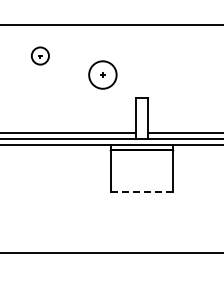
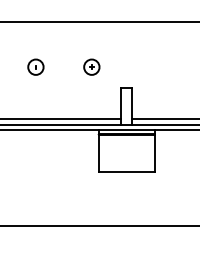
part: (40, 55) -> (36, 66), moved
circle: (102, 74) -> (91, 66), size x0.62
line: (142, 192) -> (127, 172), dashed -> solid

